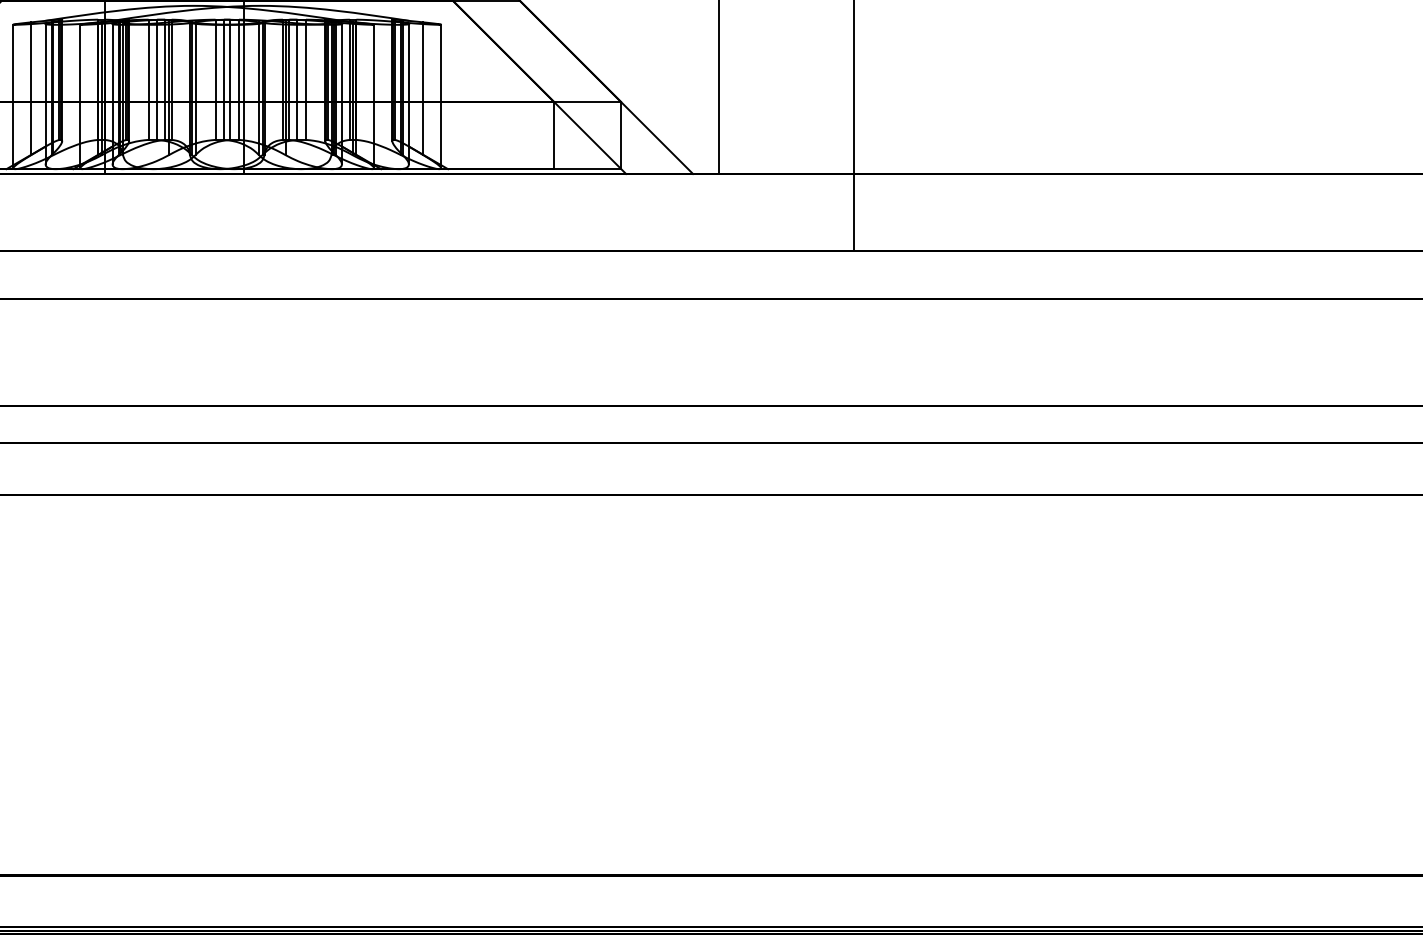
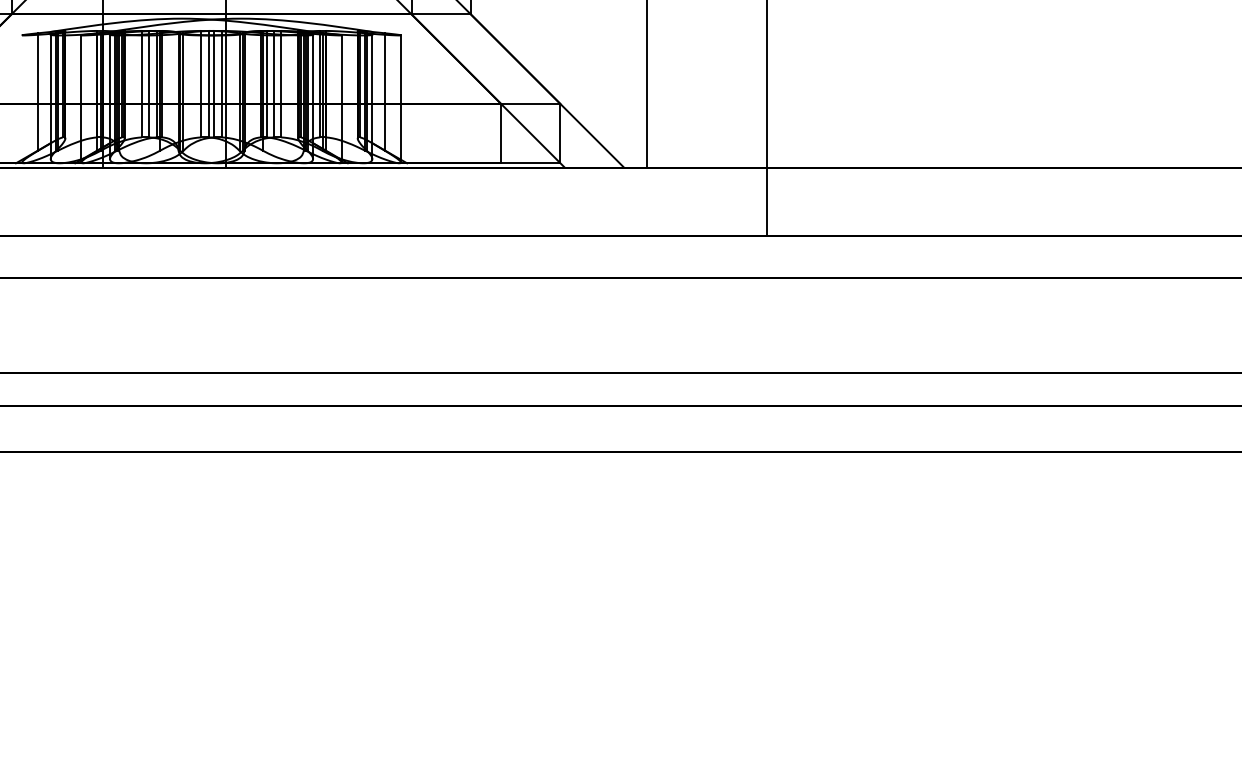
line: (13, 96) -> (22, 98), removed

